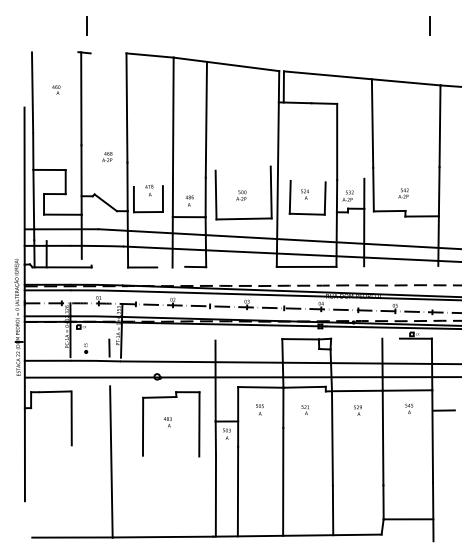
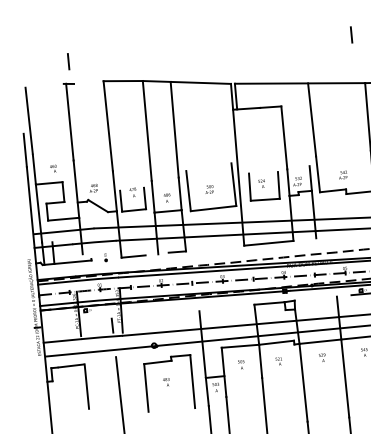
text: (56, 89) -> (53, 168), moved
text: (107, 156) -> (93, 187), moved
part: (86, 348) -> (106, 257), moved

